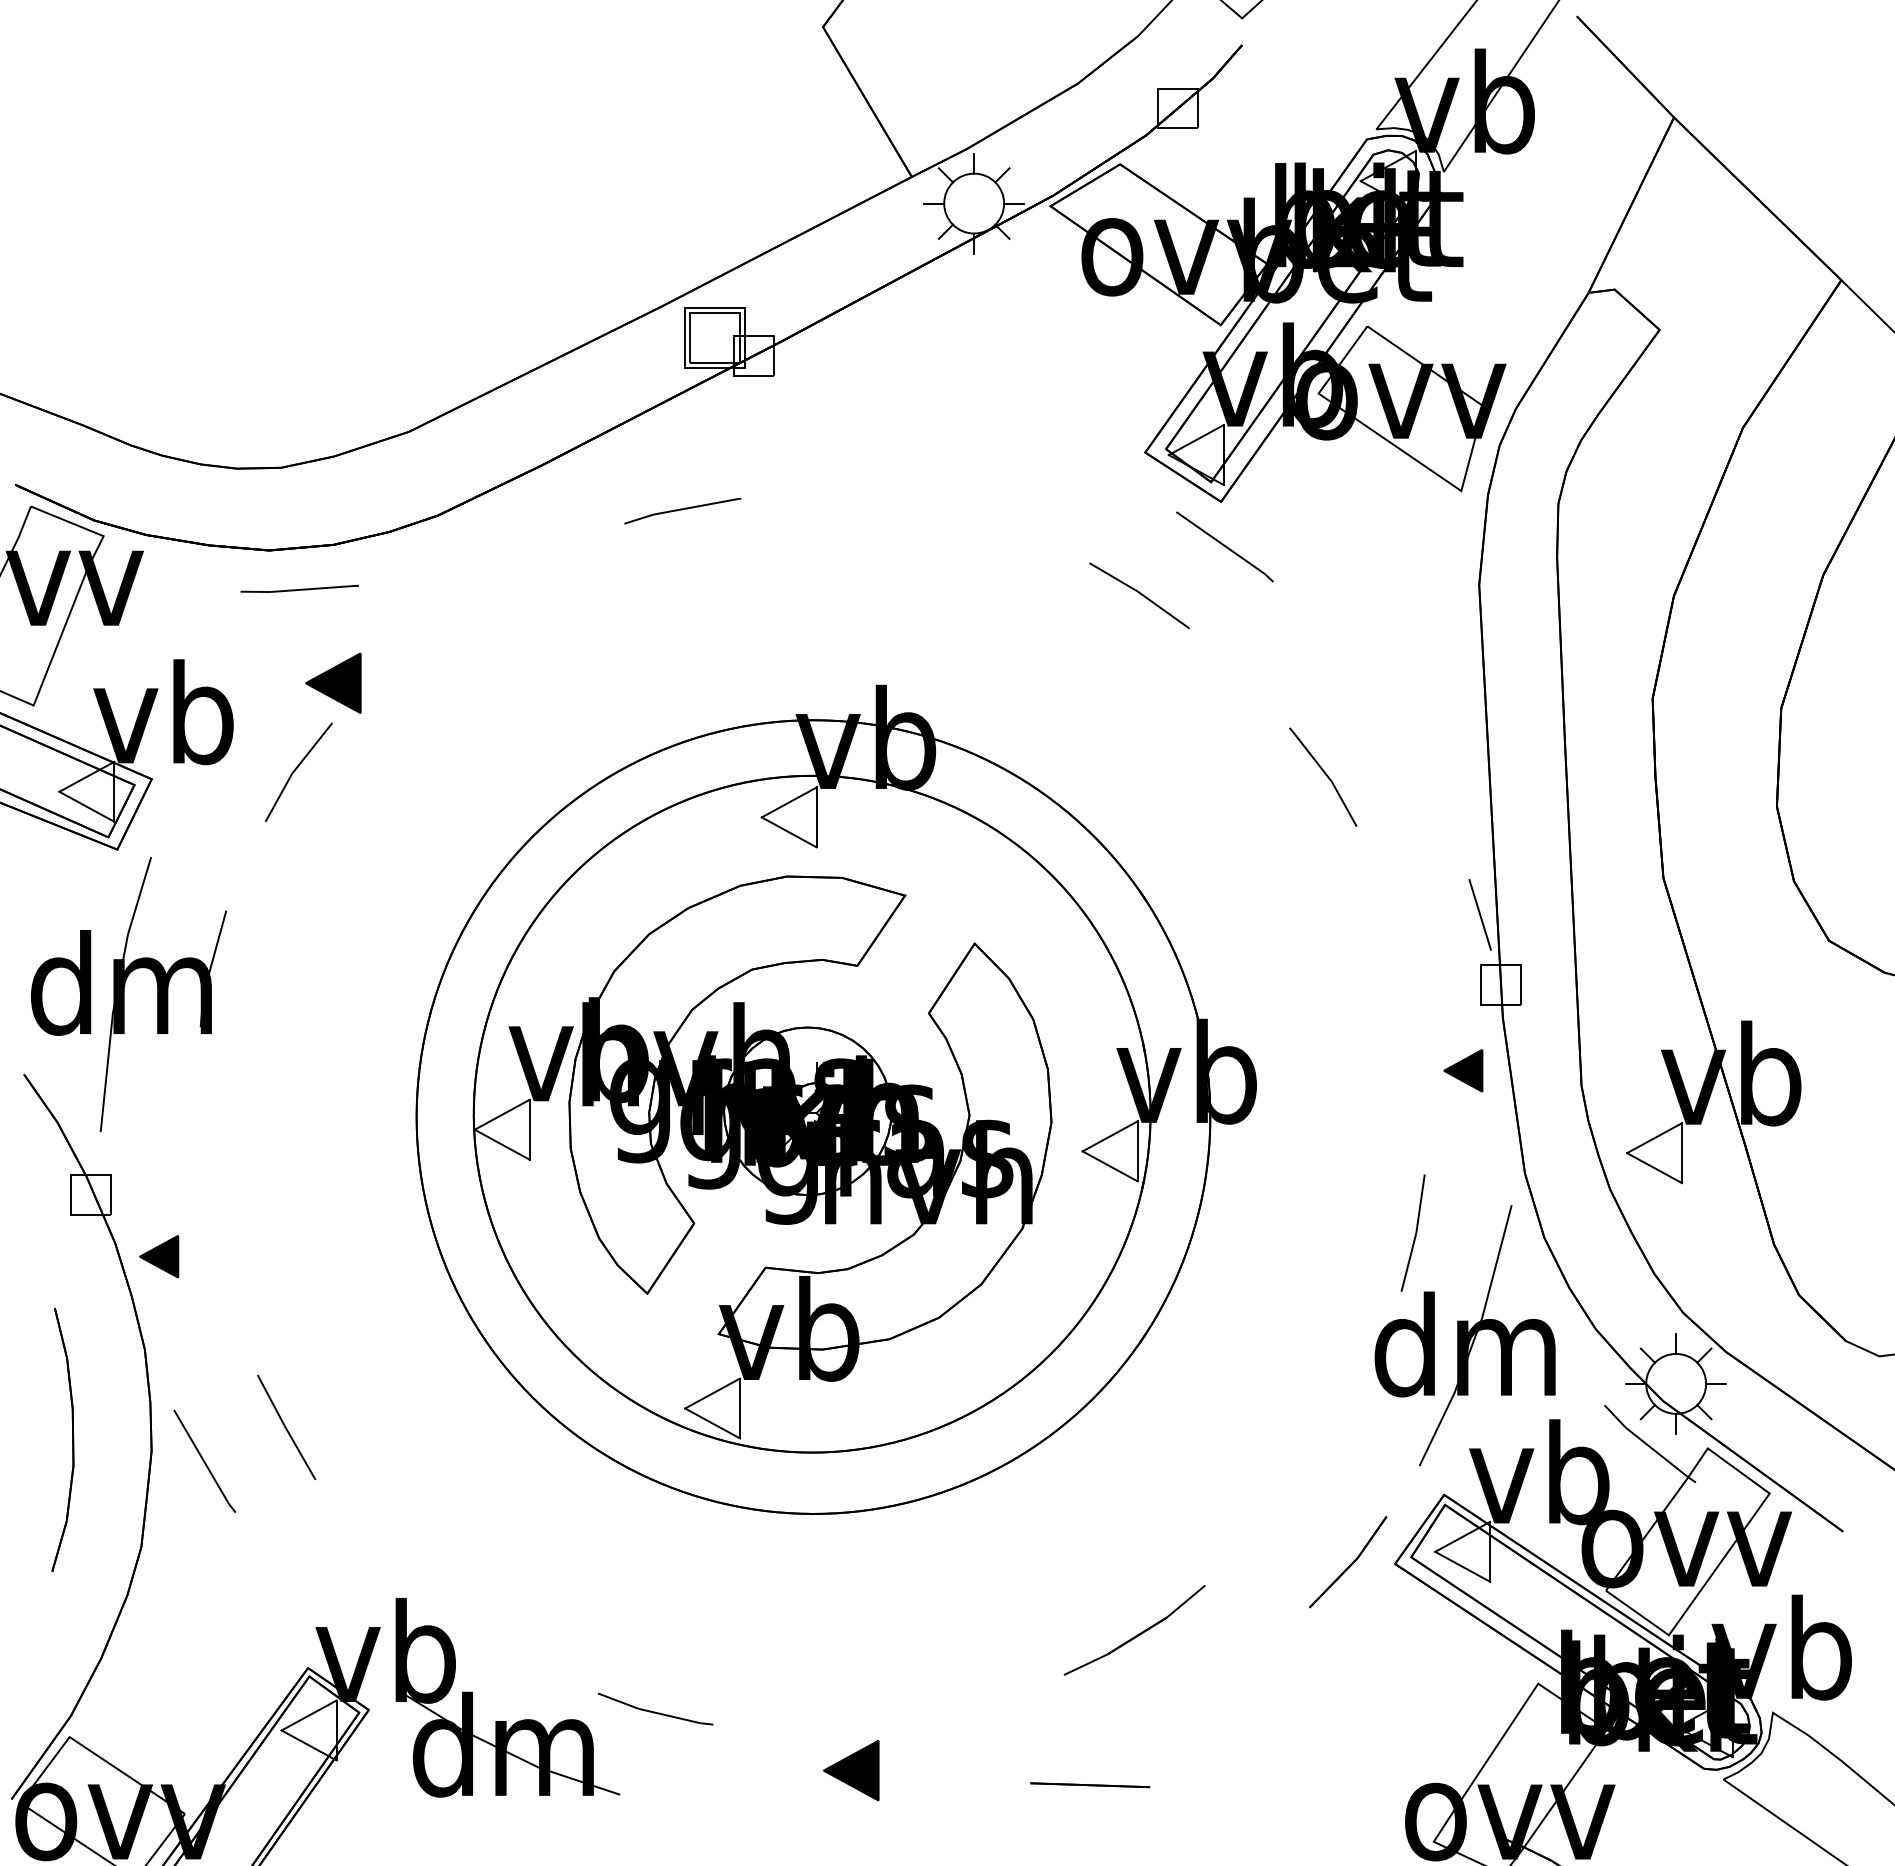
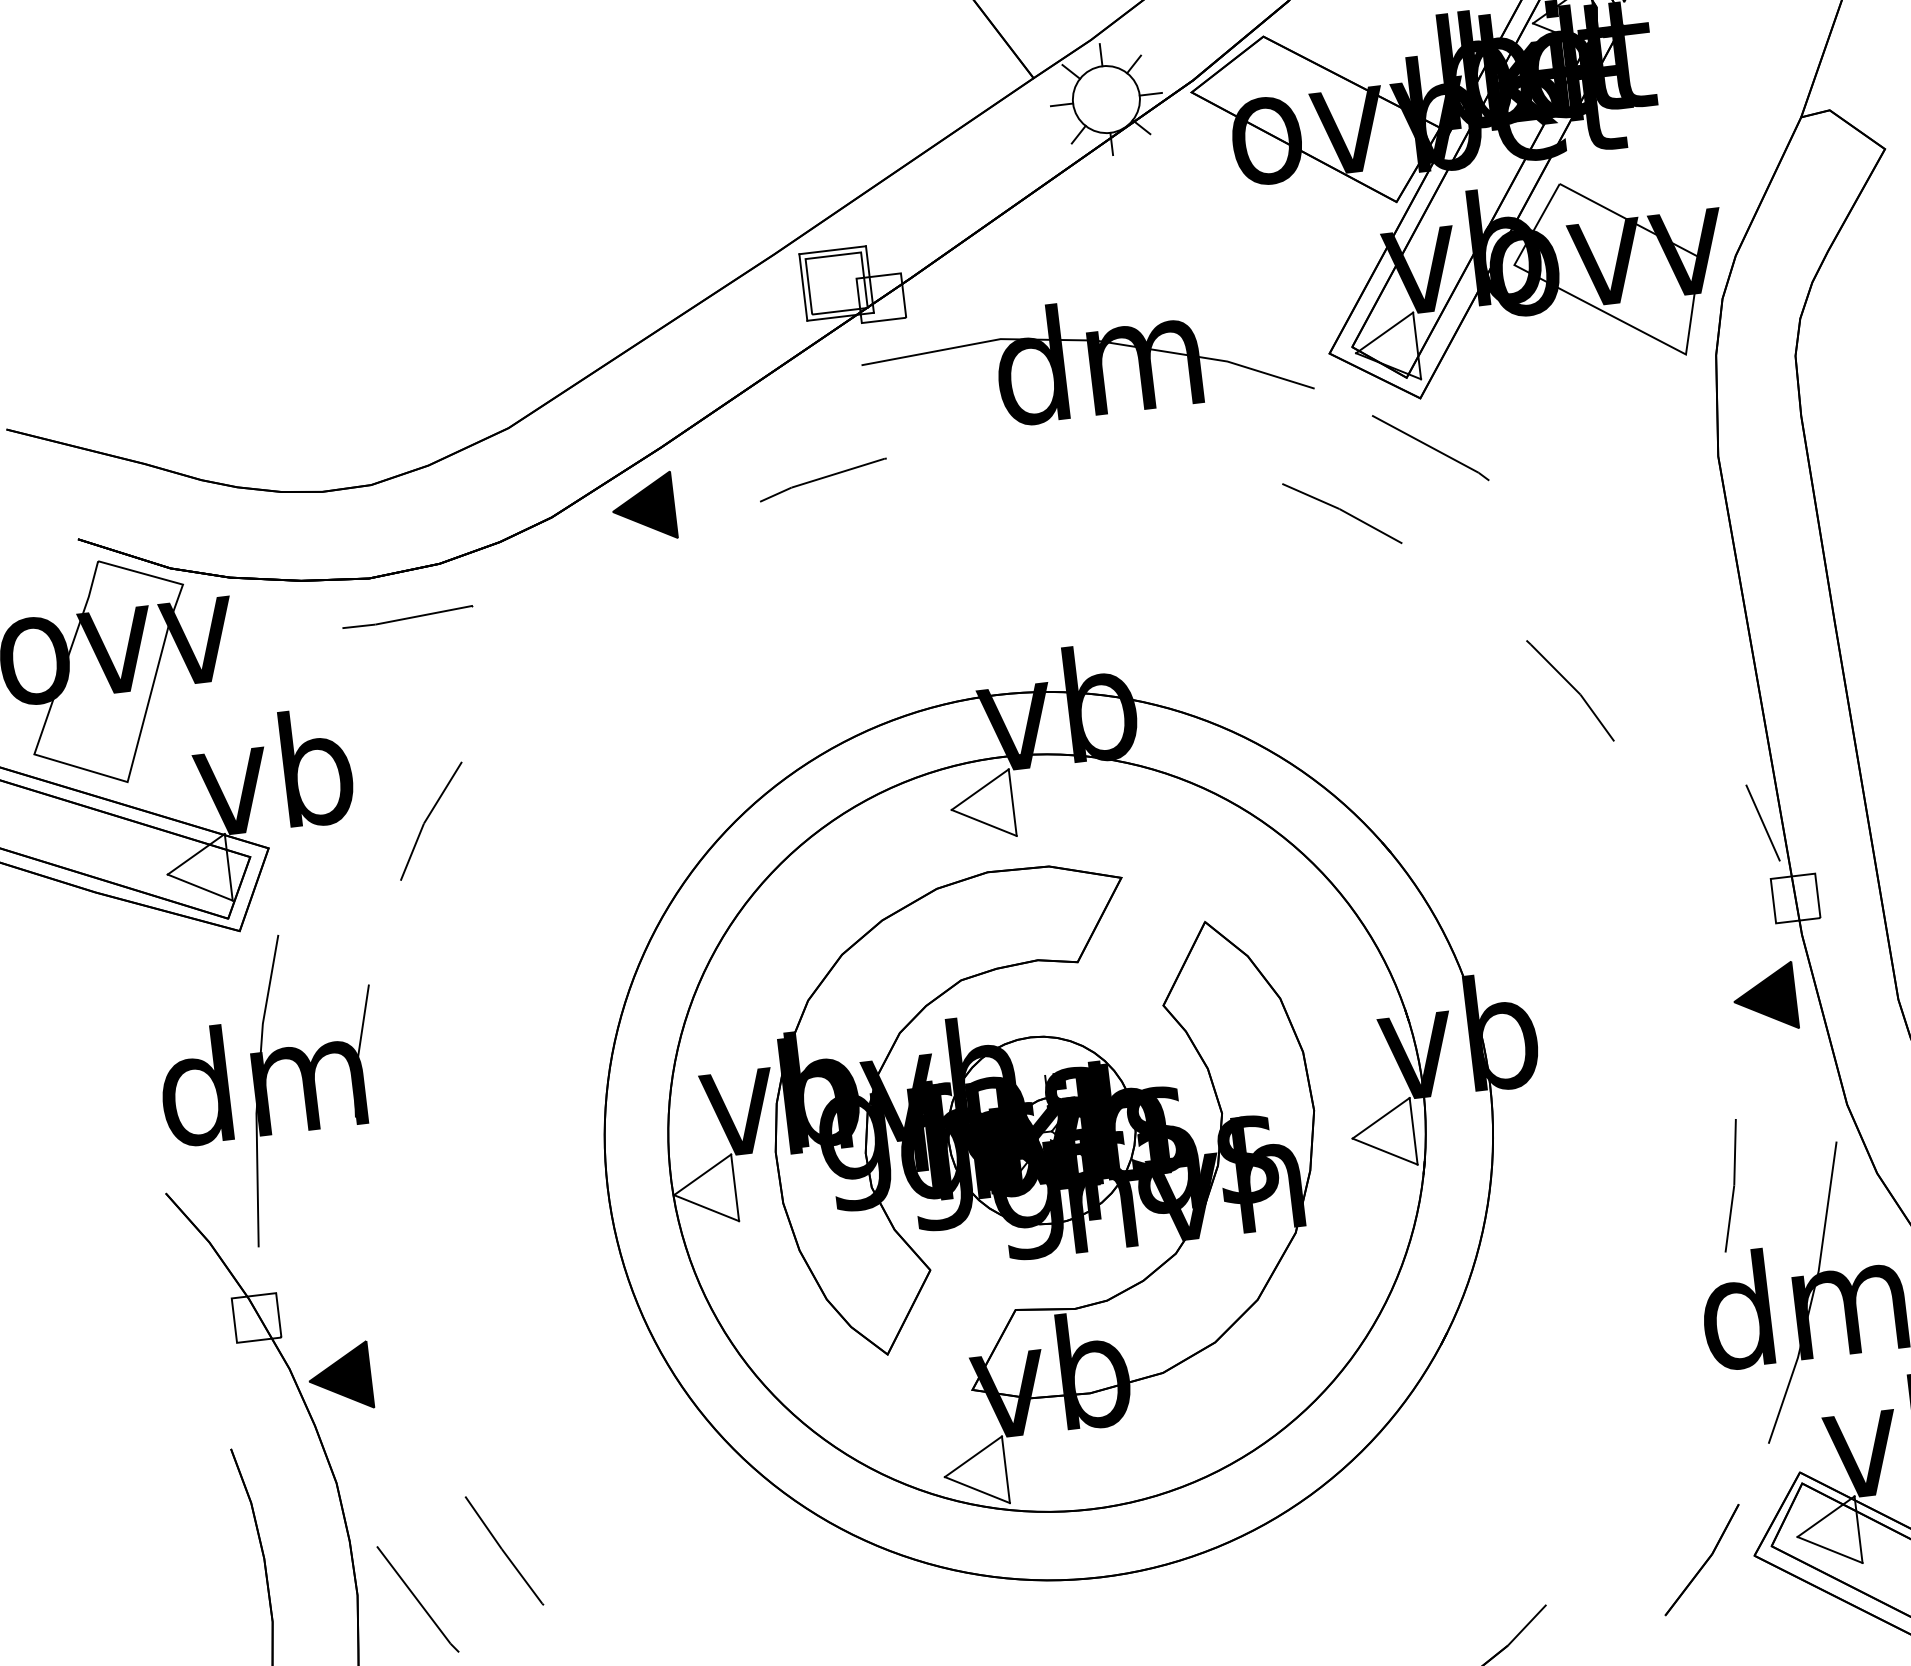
part: (928, 431) -> (1085, 358), added
part: (333, 682) -> (643, 507), moved
part: (1463, 1070) -> (1765, 998), size x1.43
part: (159, 1256) -> (340, 1377), size x1.43

